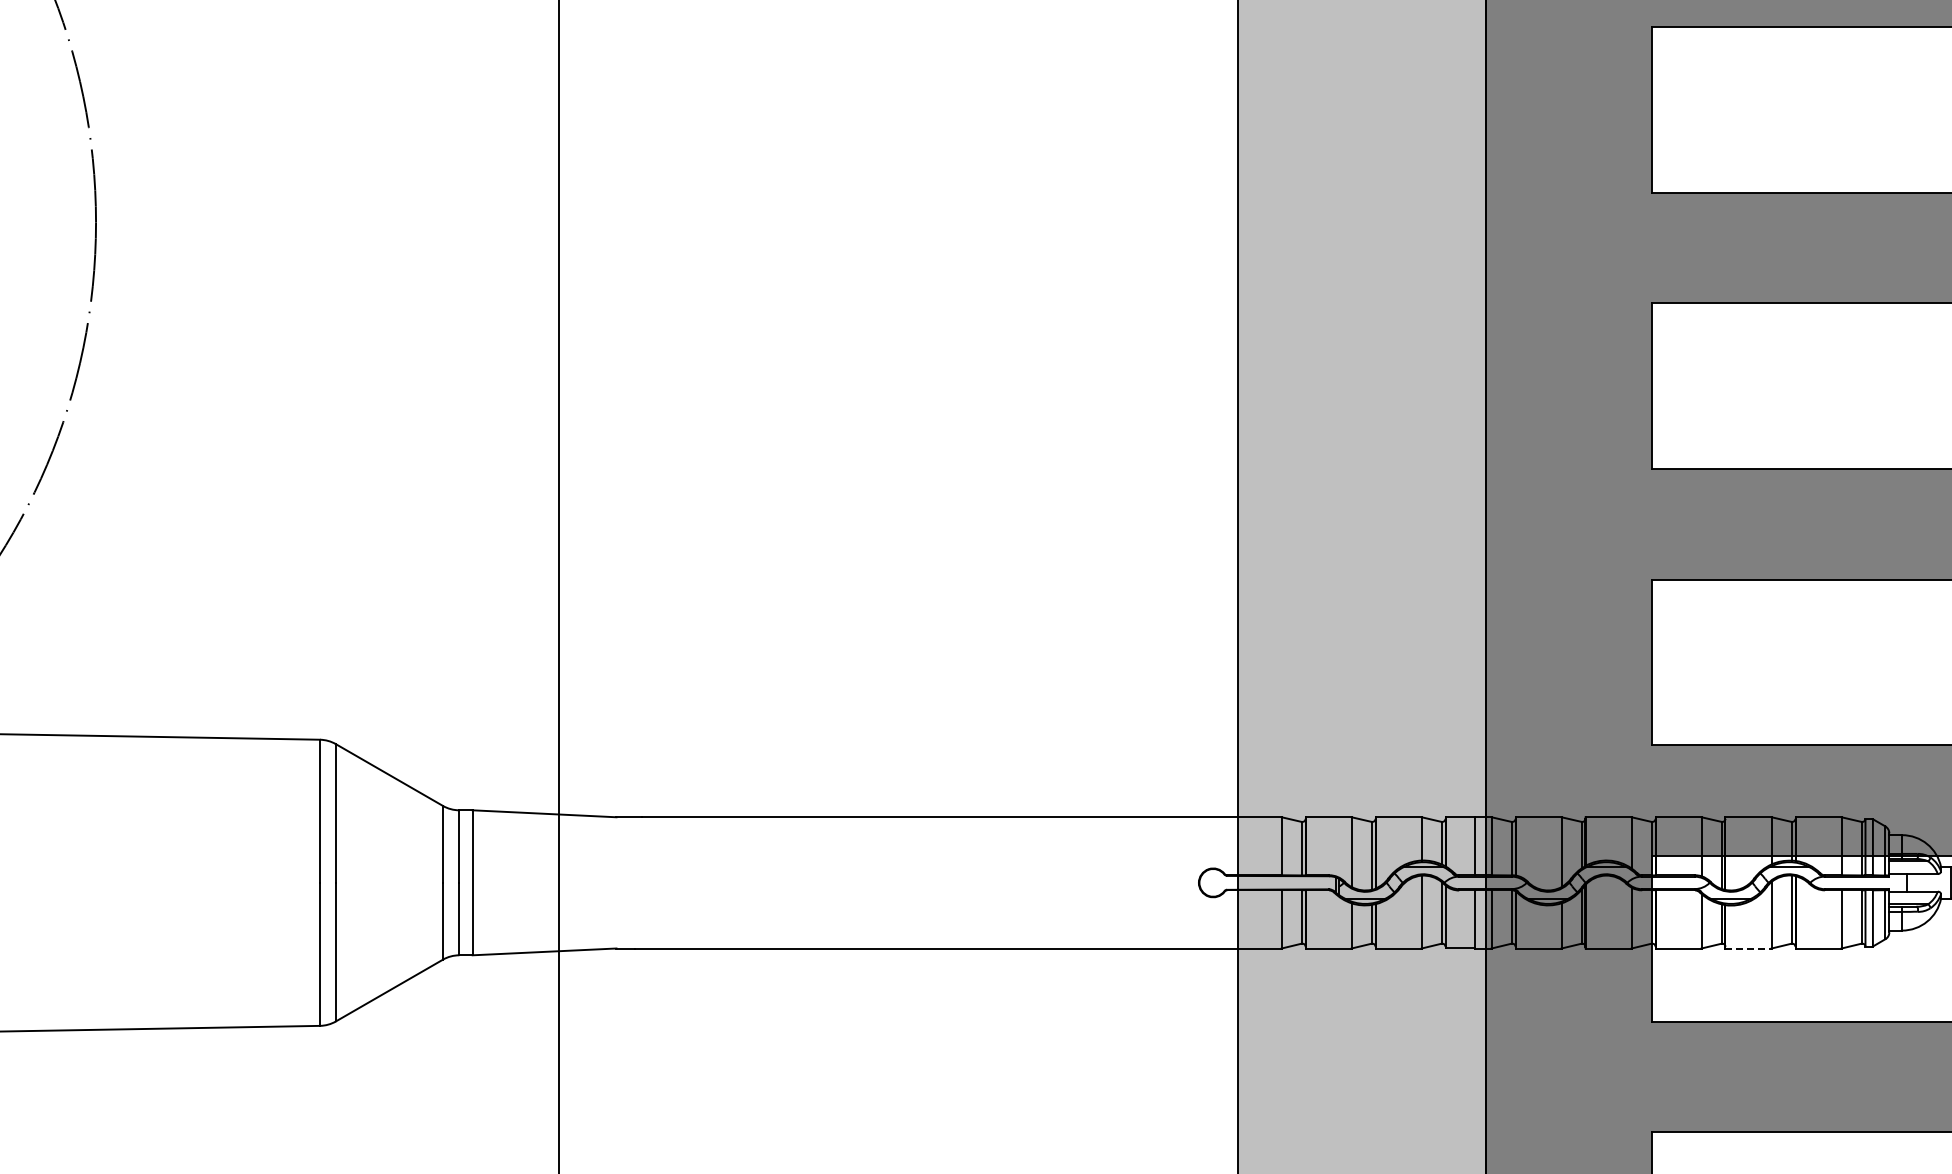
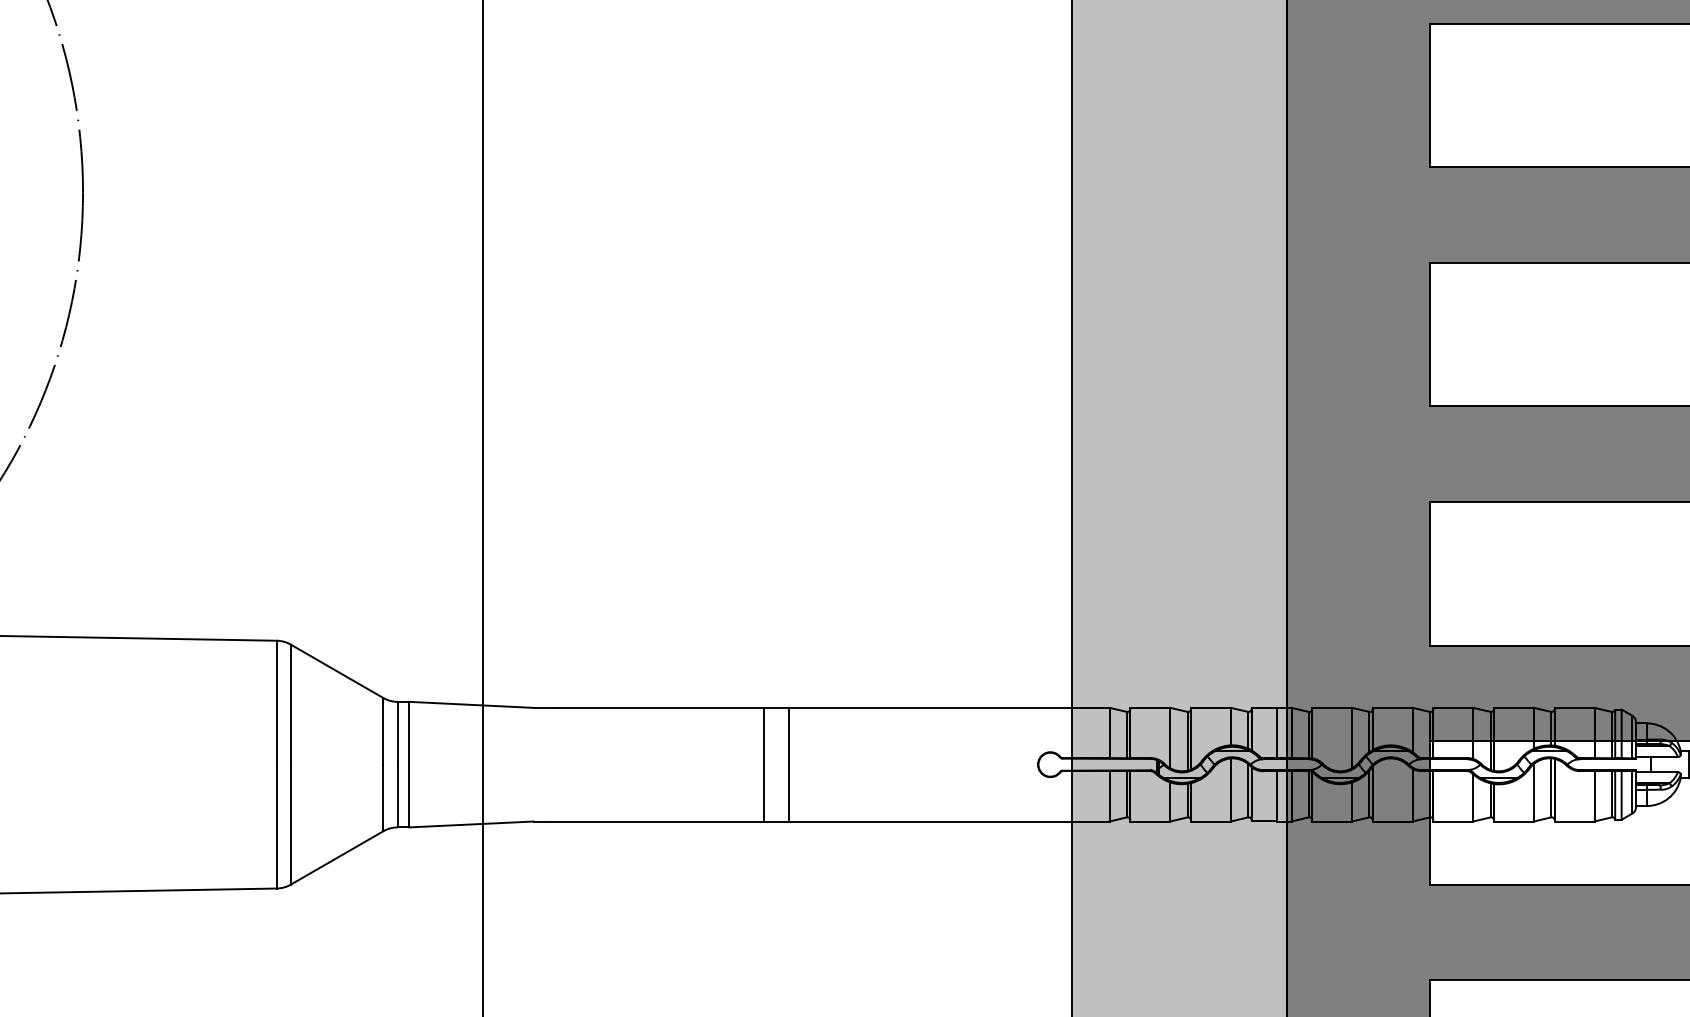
line: (882, 882) -> (764, 764), added
line: (911, 882) -> (789, 764), added
line: (1749, 948) -> (1514, 821), dashed -> solid

